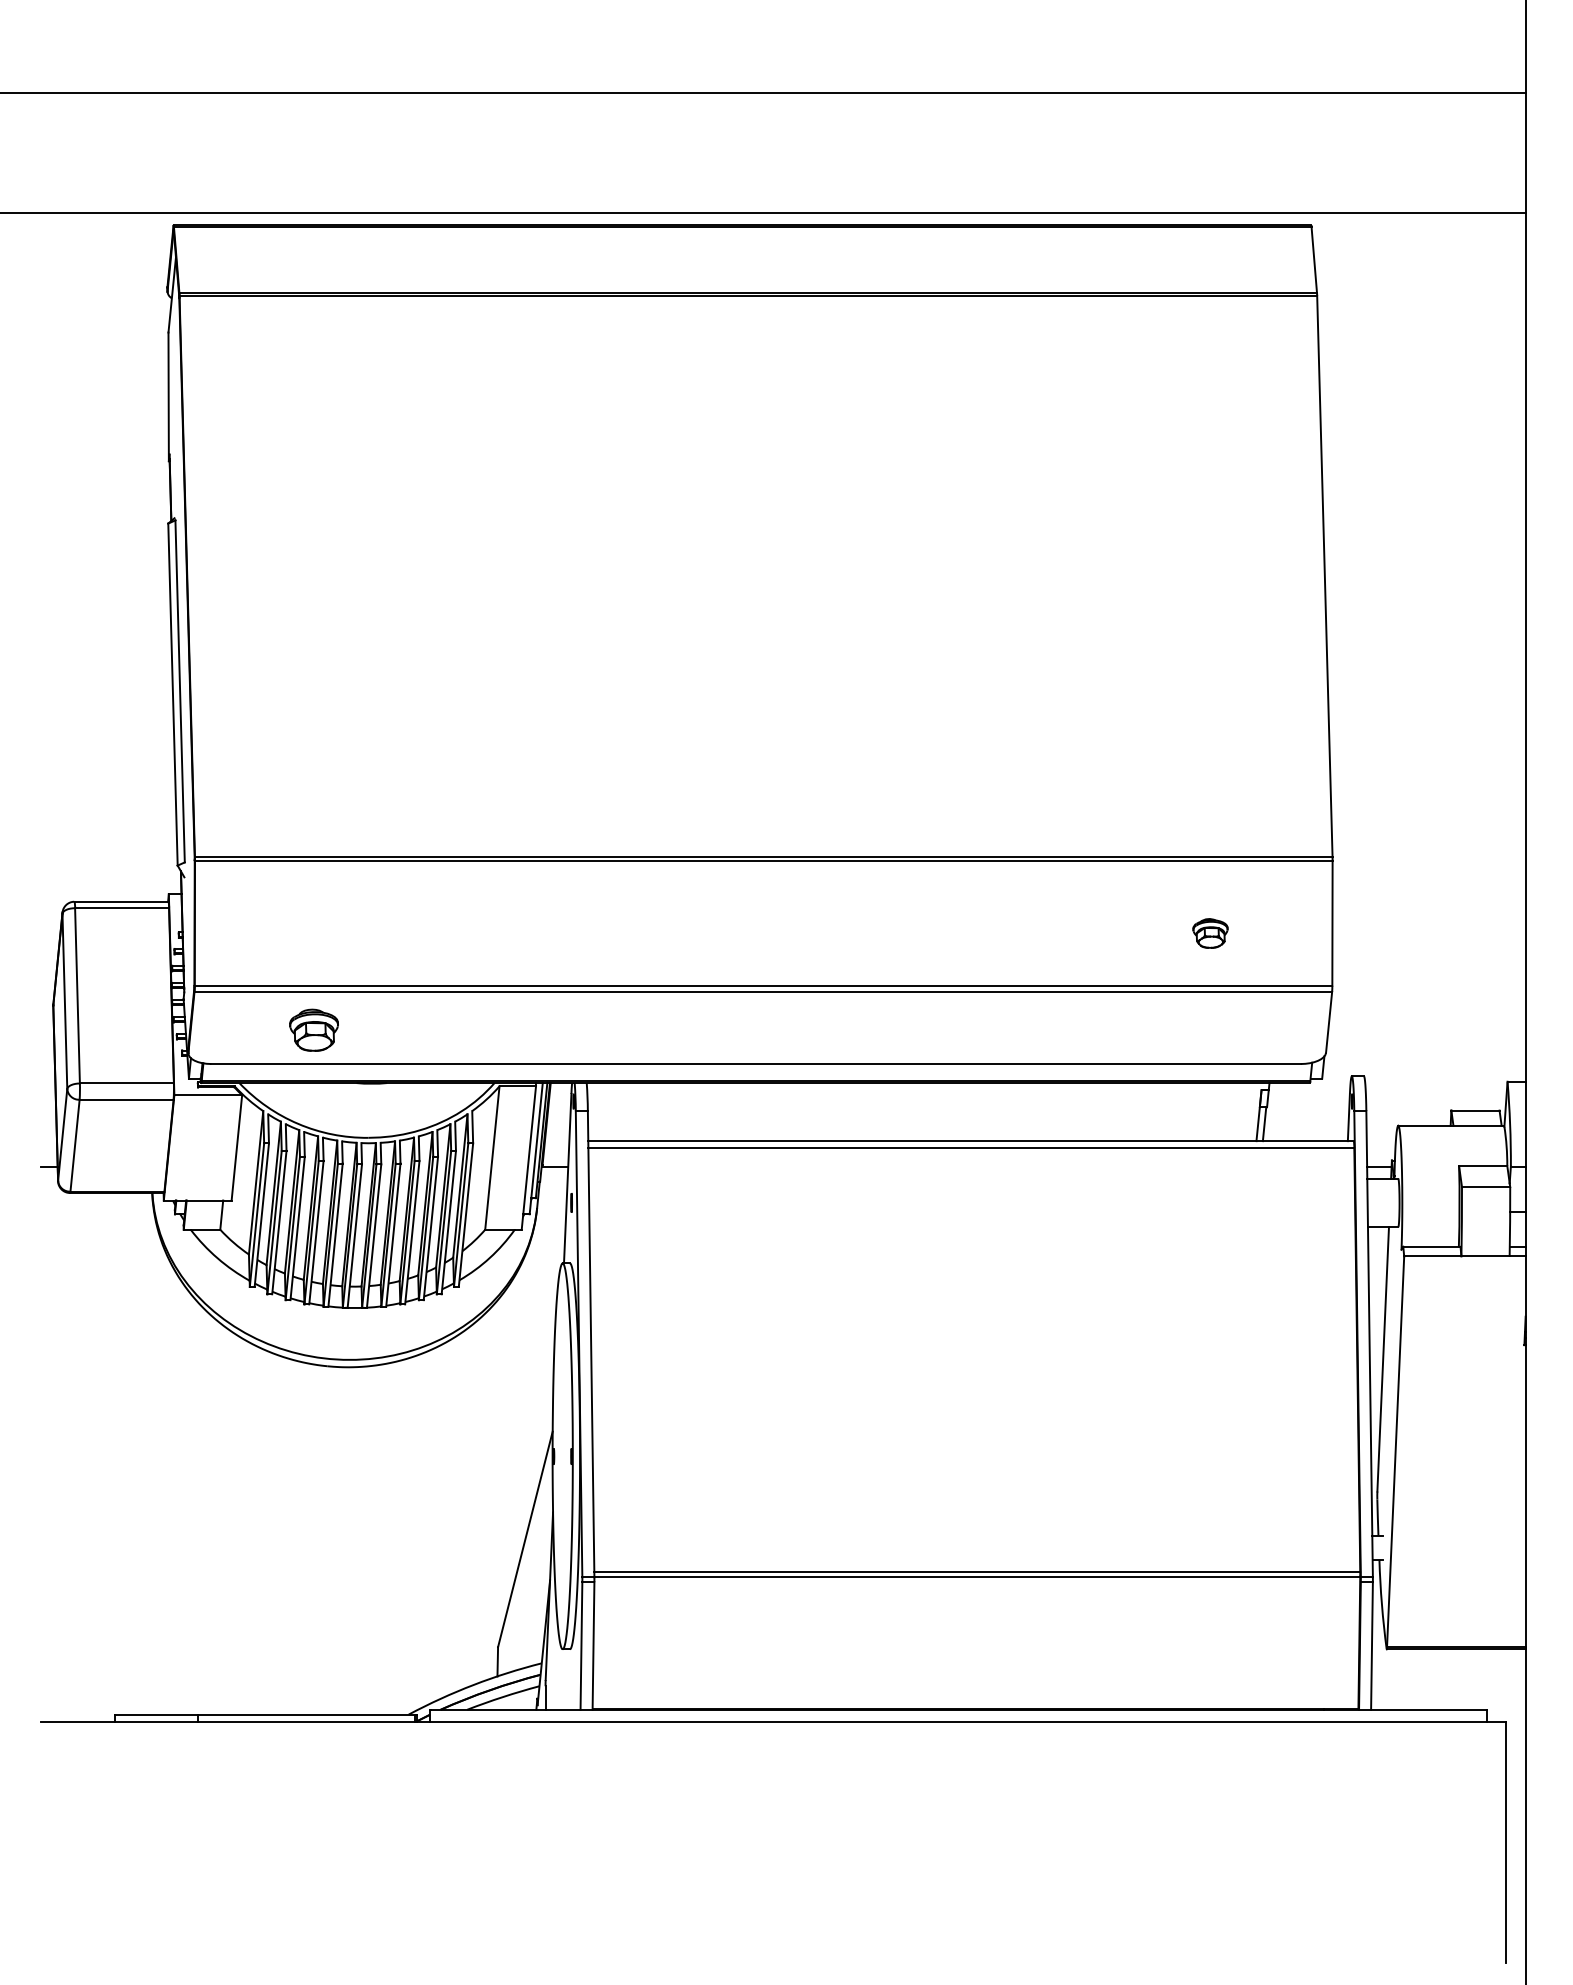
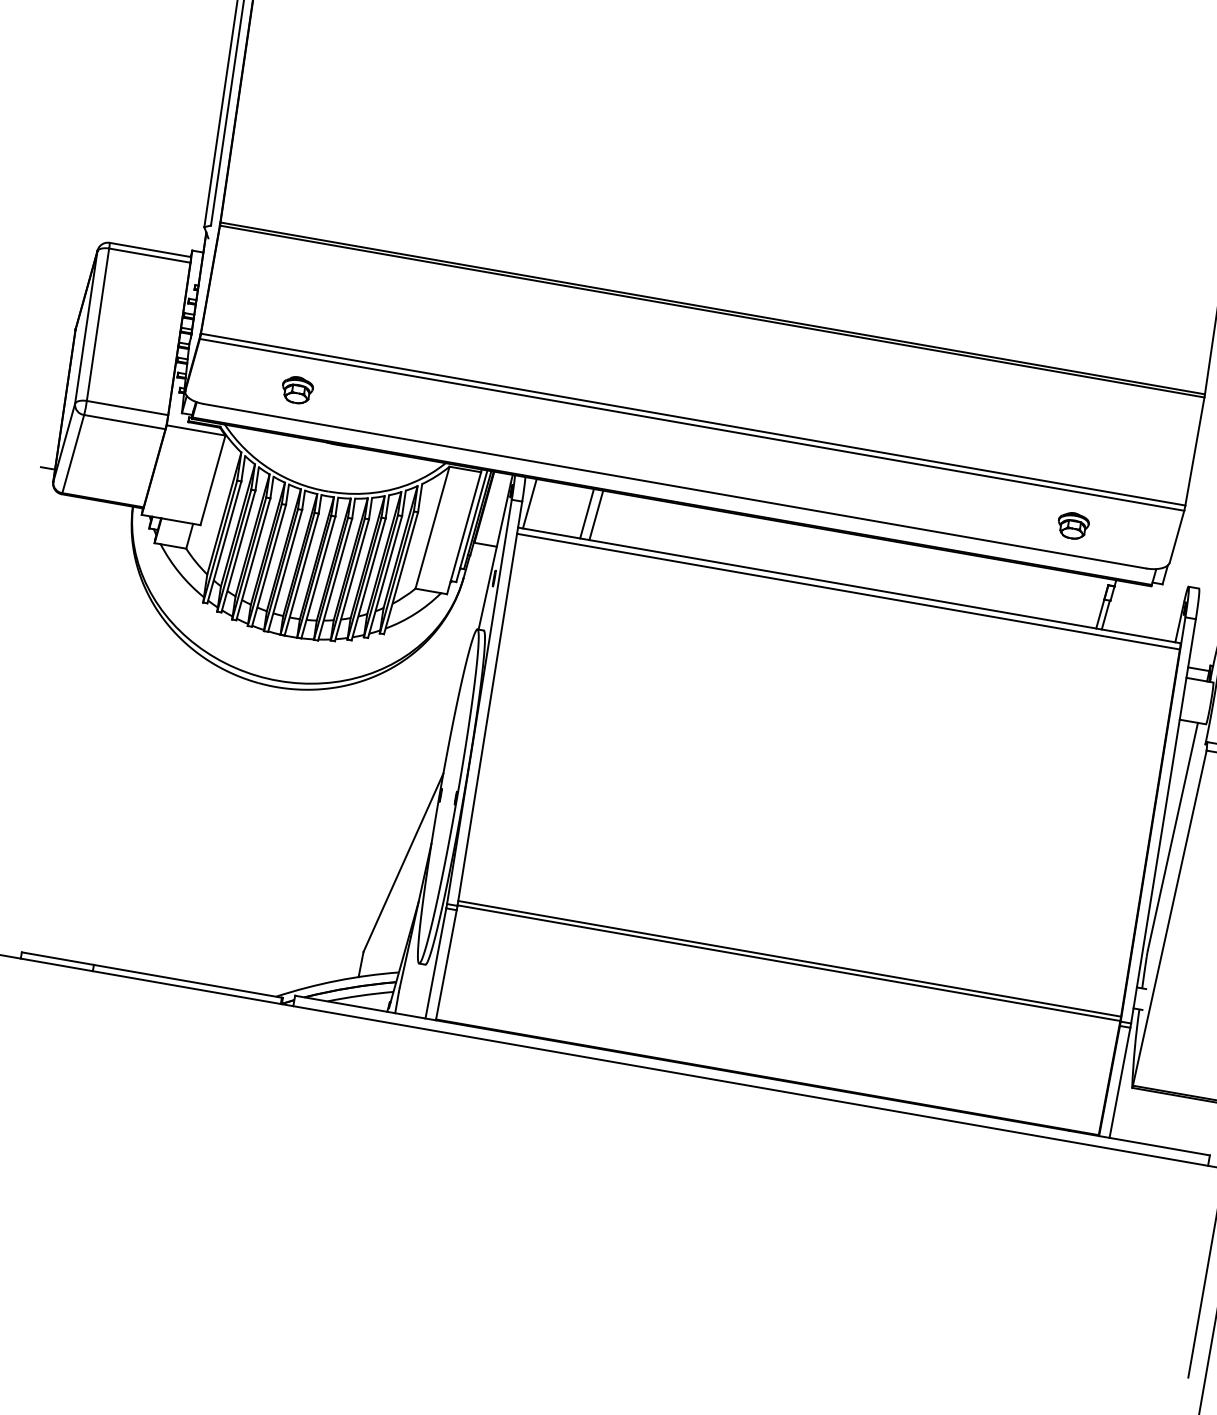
part: (1210, 933) -> (1073, 525), moved
part: (313, 1029) -> (297, 389), size x0.71
line: (596, 1112) -> (529, 504), added
line: (662, 1112) -> (586, 514), added
line: (673, 1112) -> (596, 515), added

